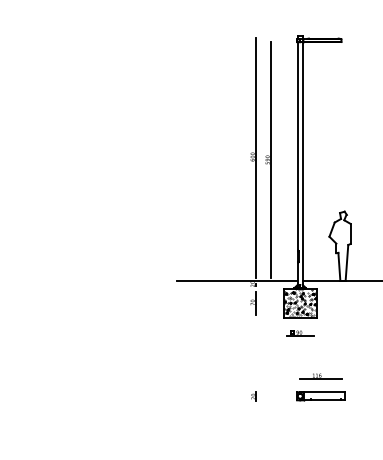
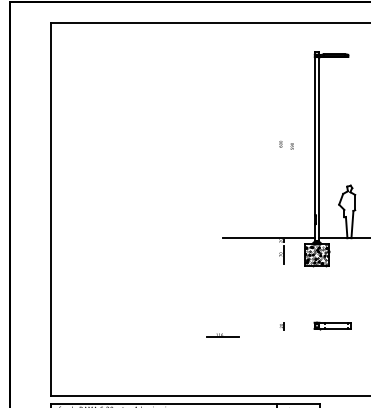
line: (256, 158) -> (283, 145), removed
line: (270, 160) -> (294, 146), removed
part: (299, 333) -> (316, 278), removed
part: (320, 376) -> (222, 335), moved

